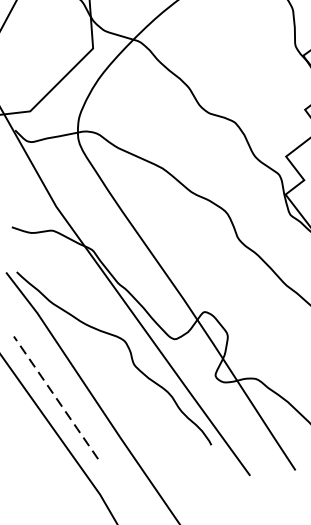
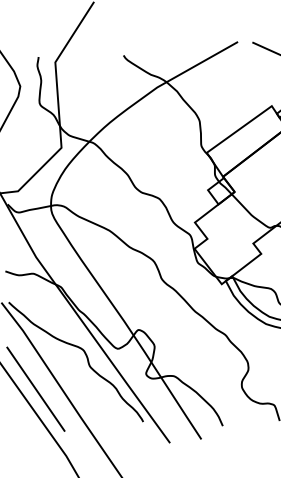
line: (56, 398) -> (36, 389), dashed -> solid

